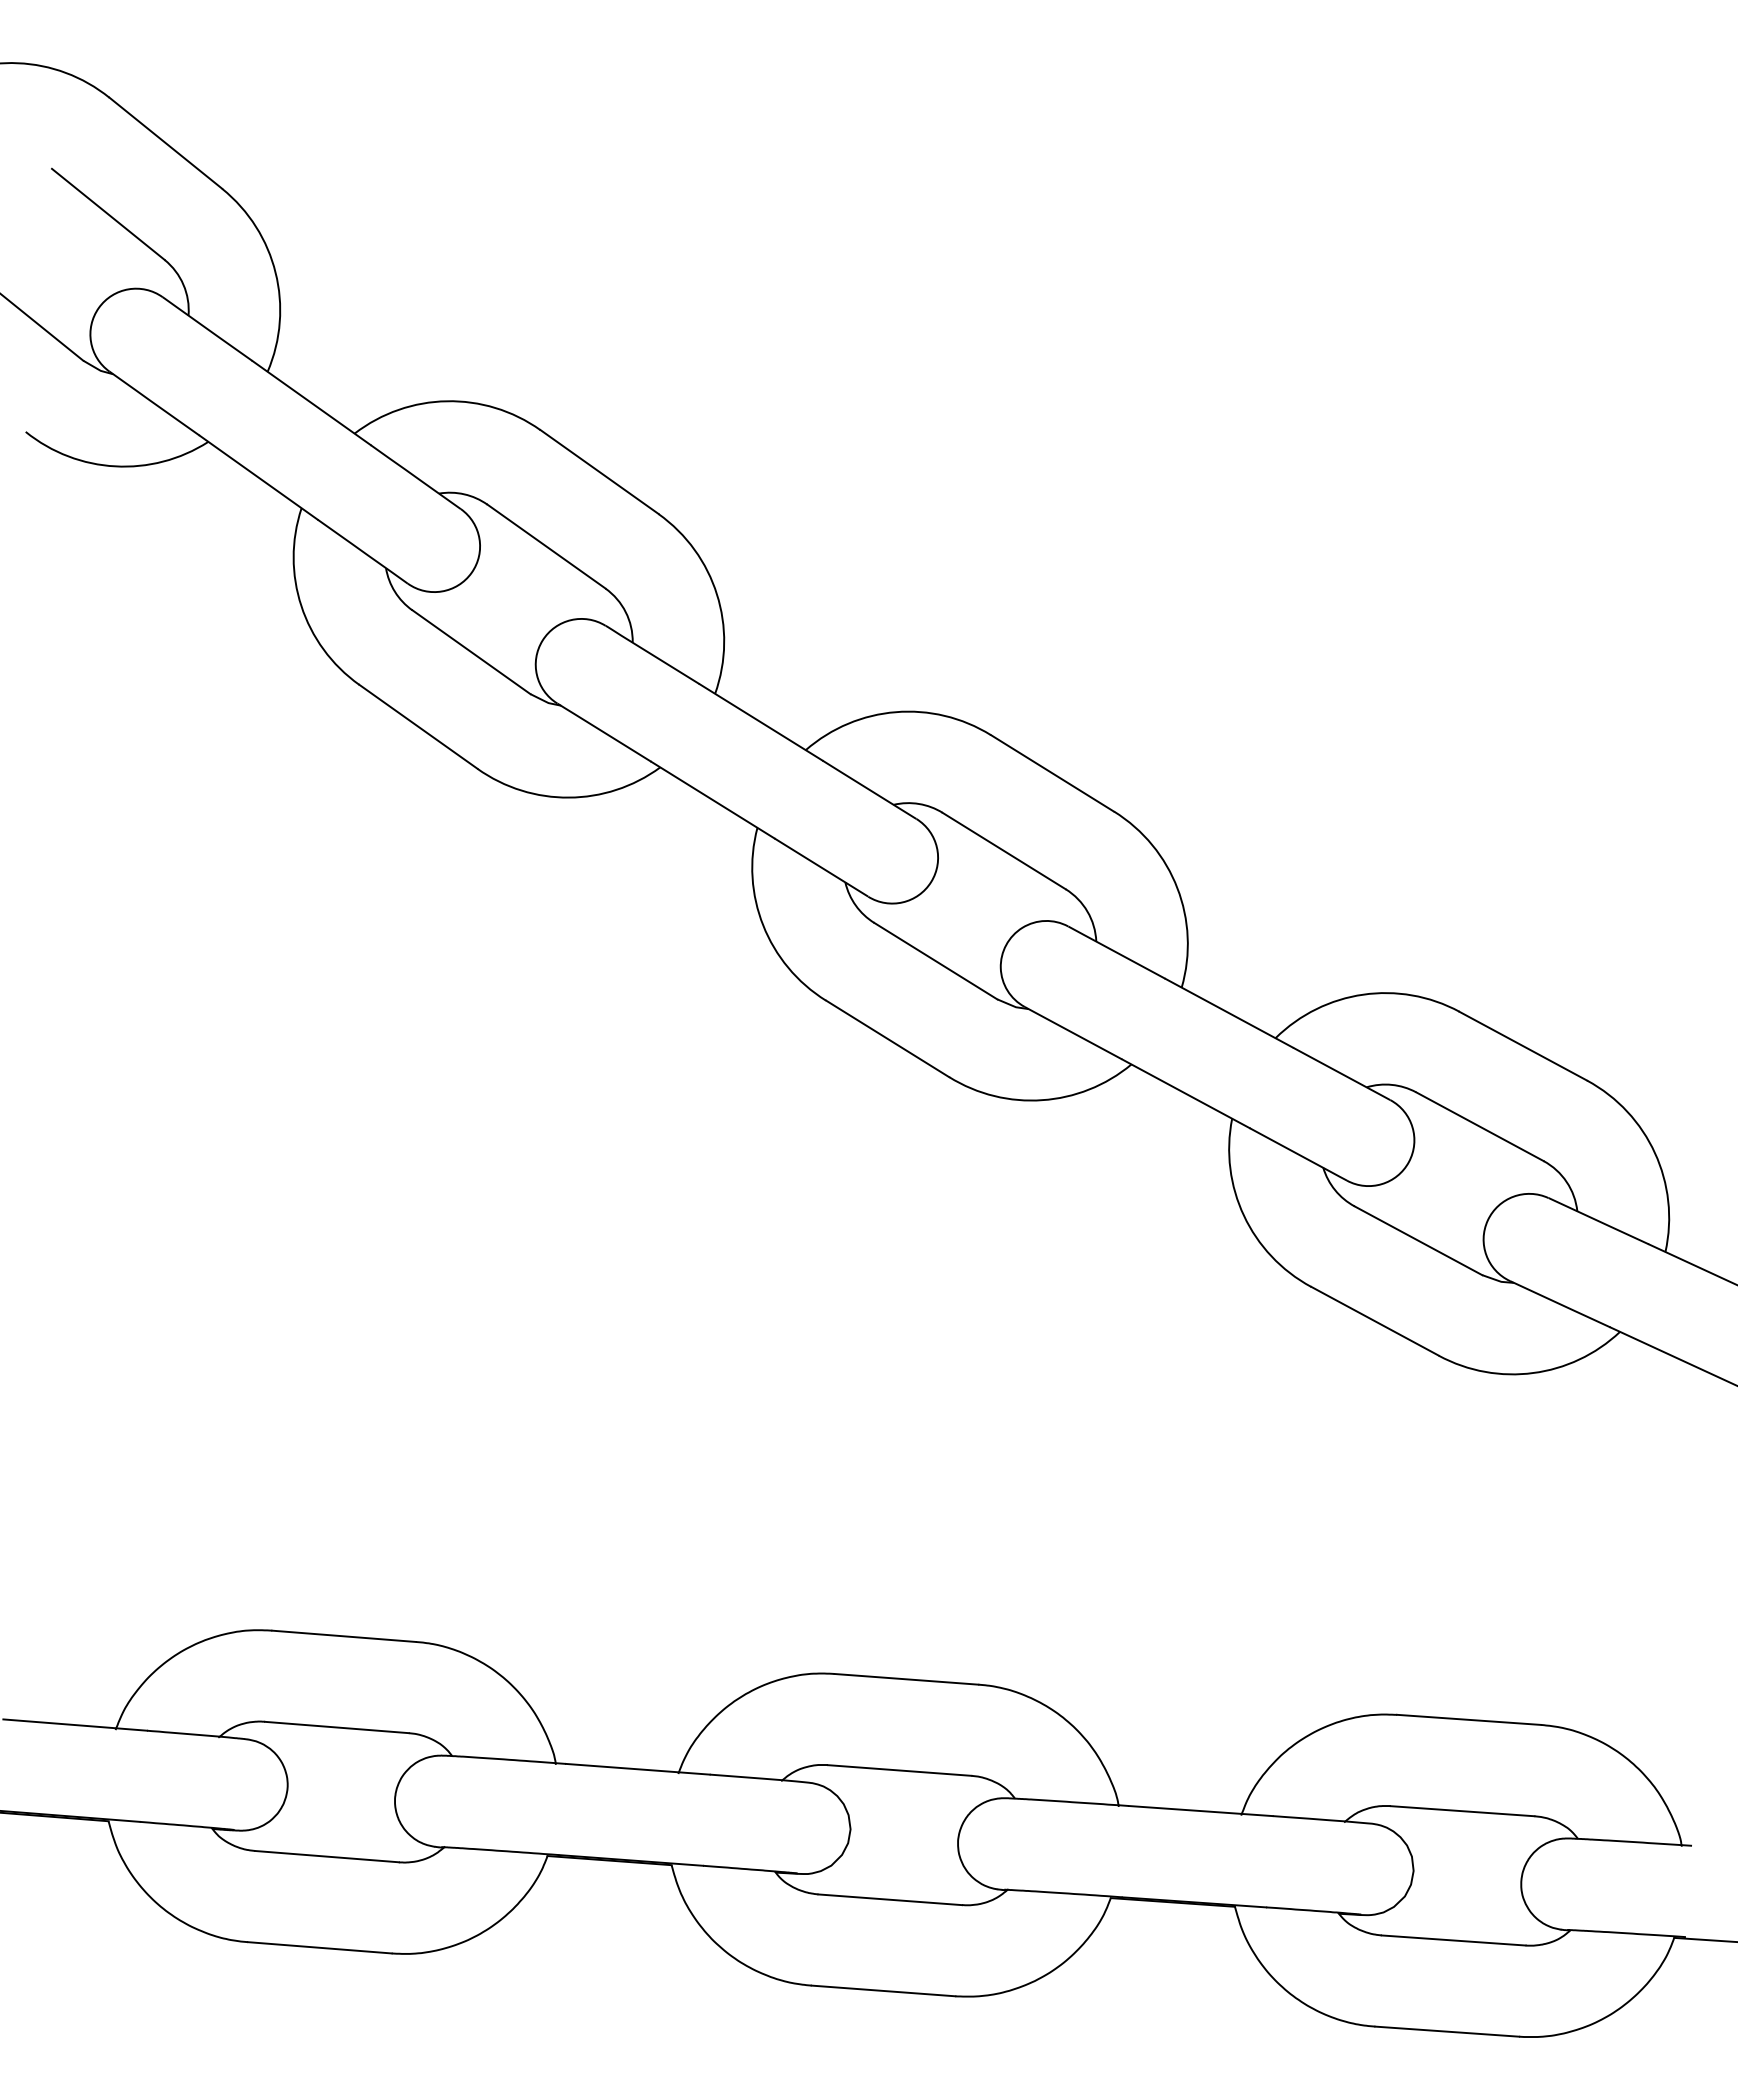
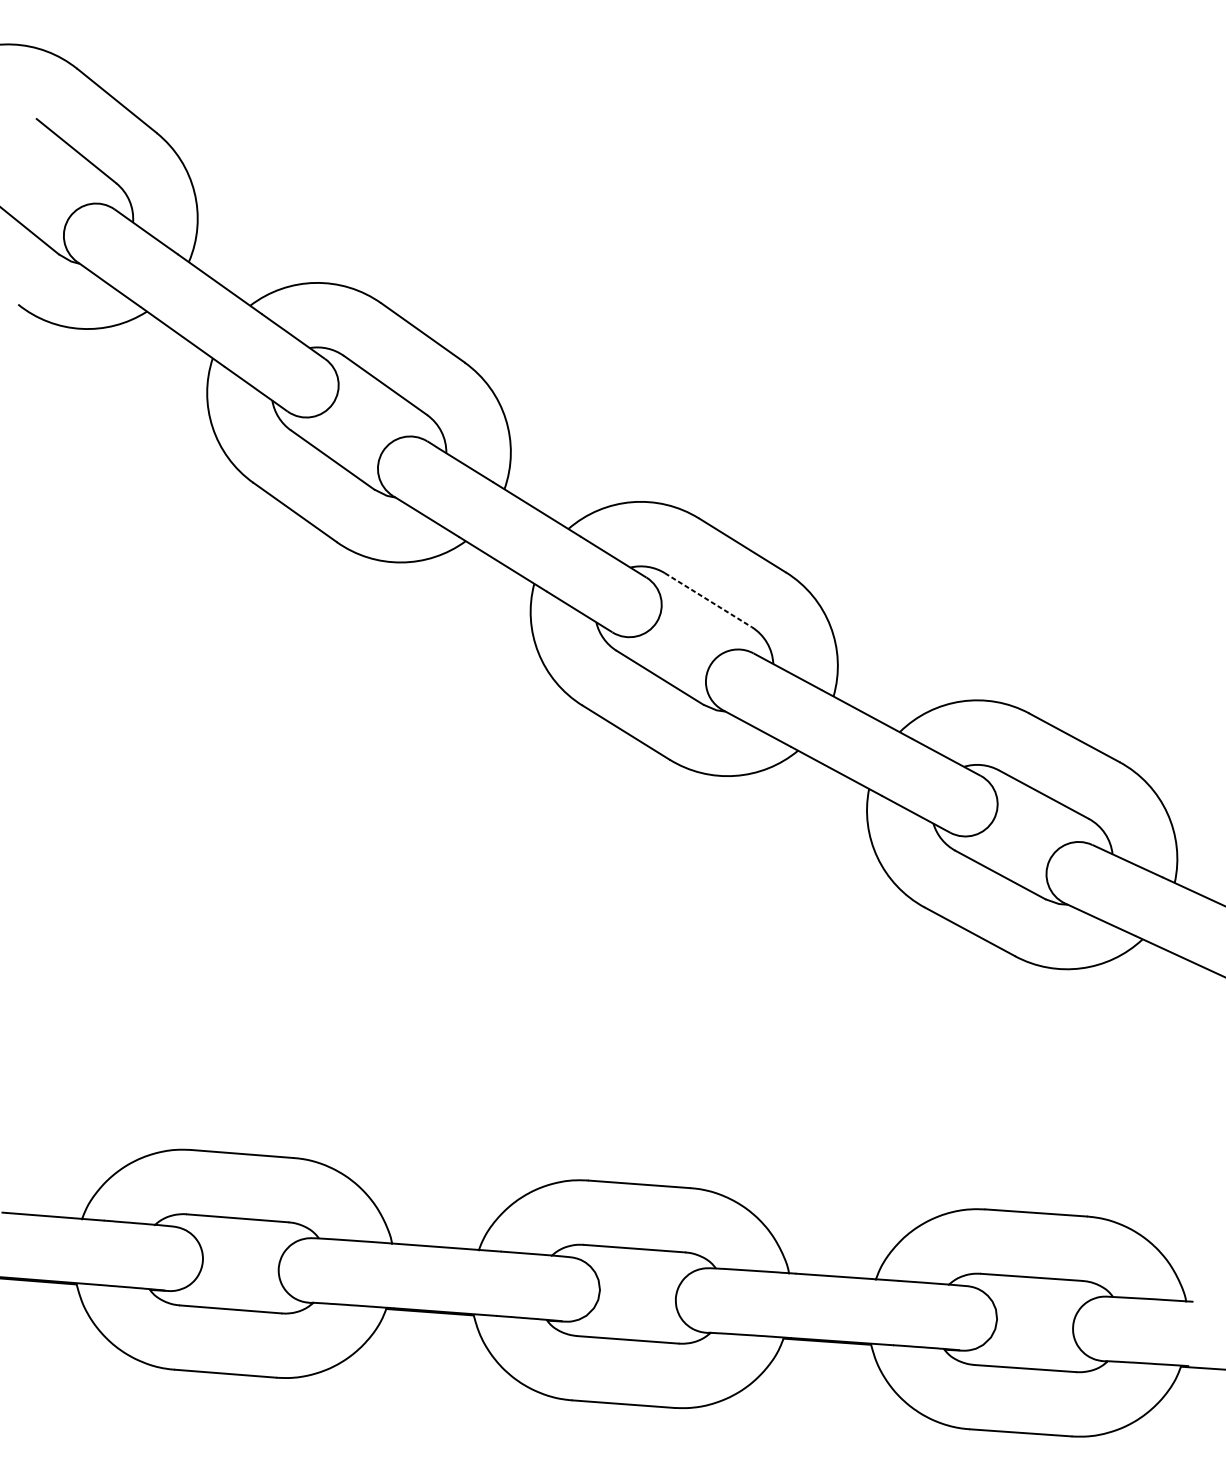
line: (1004, 851) -> (708, 600), solid -> dashed

